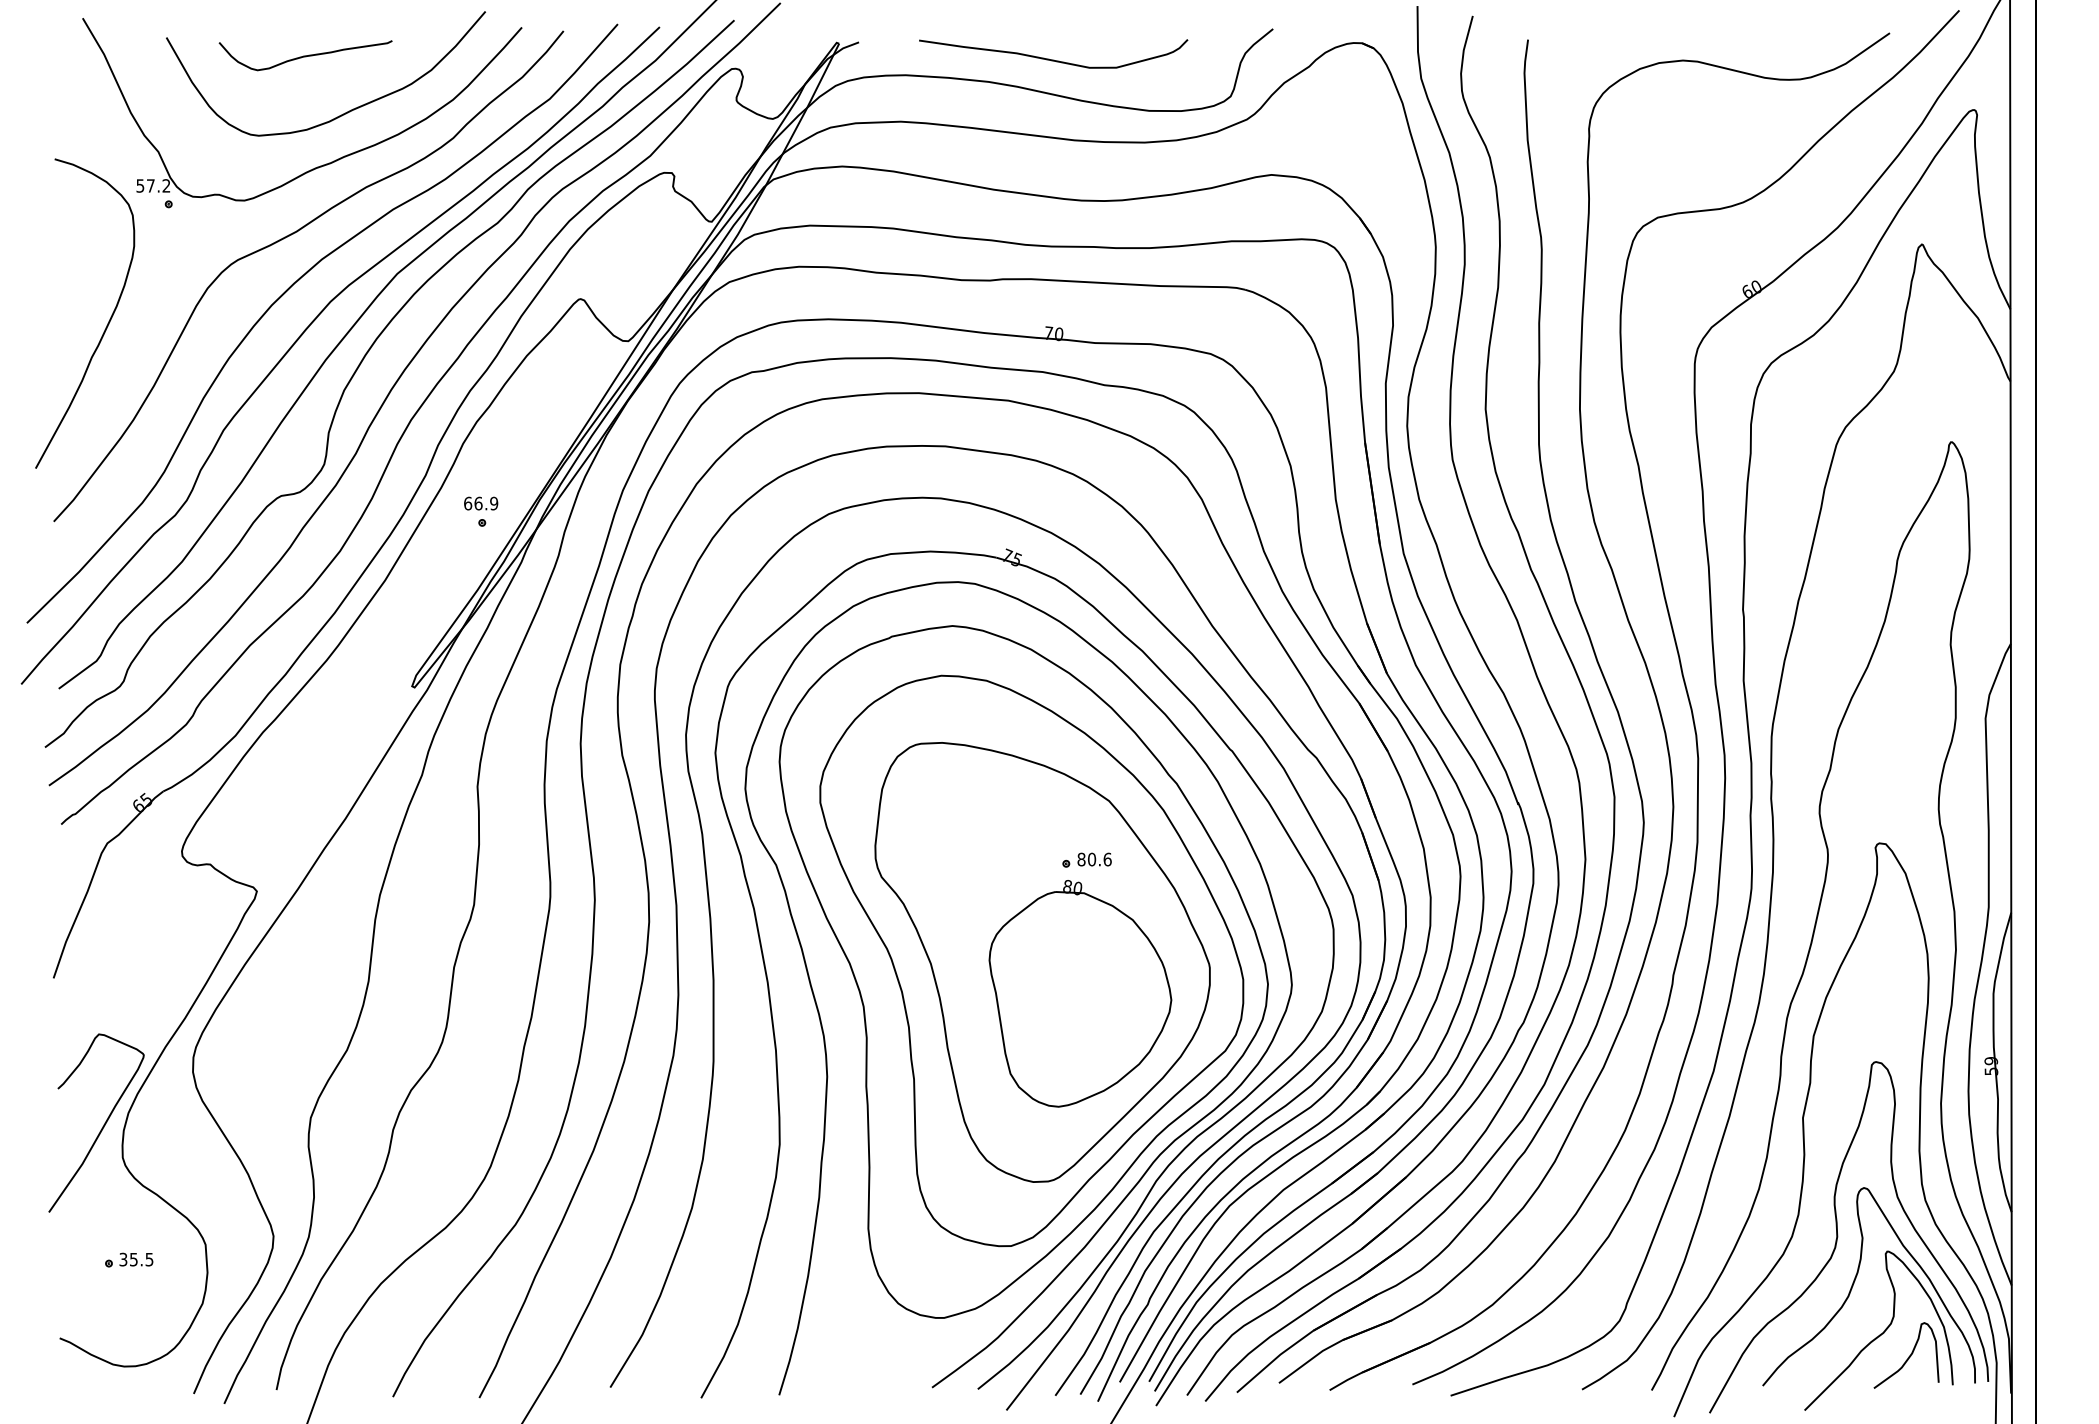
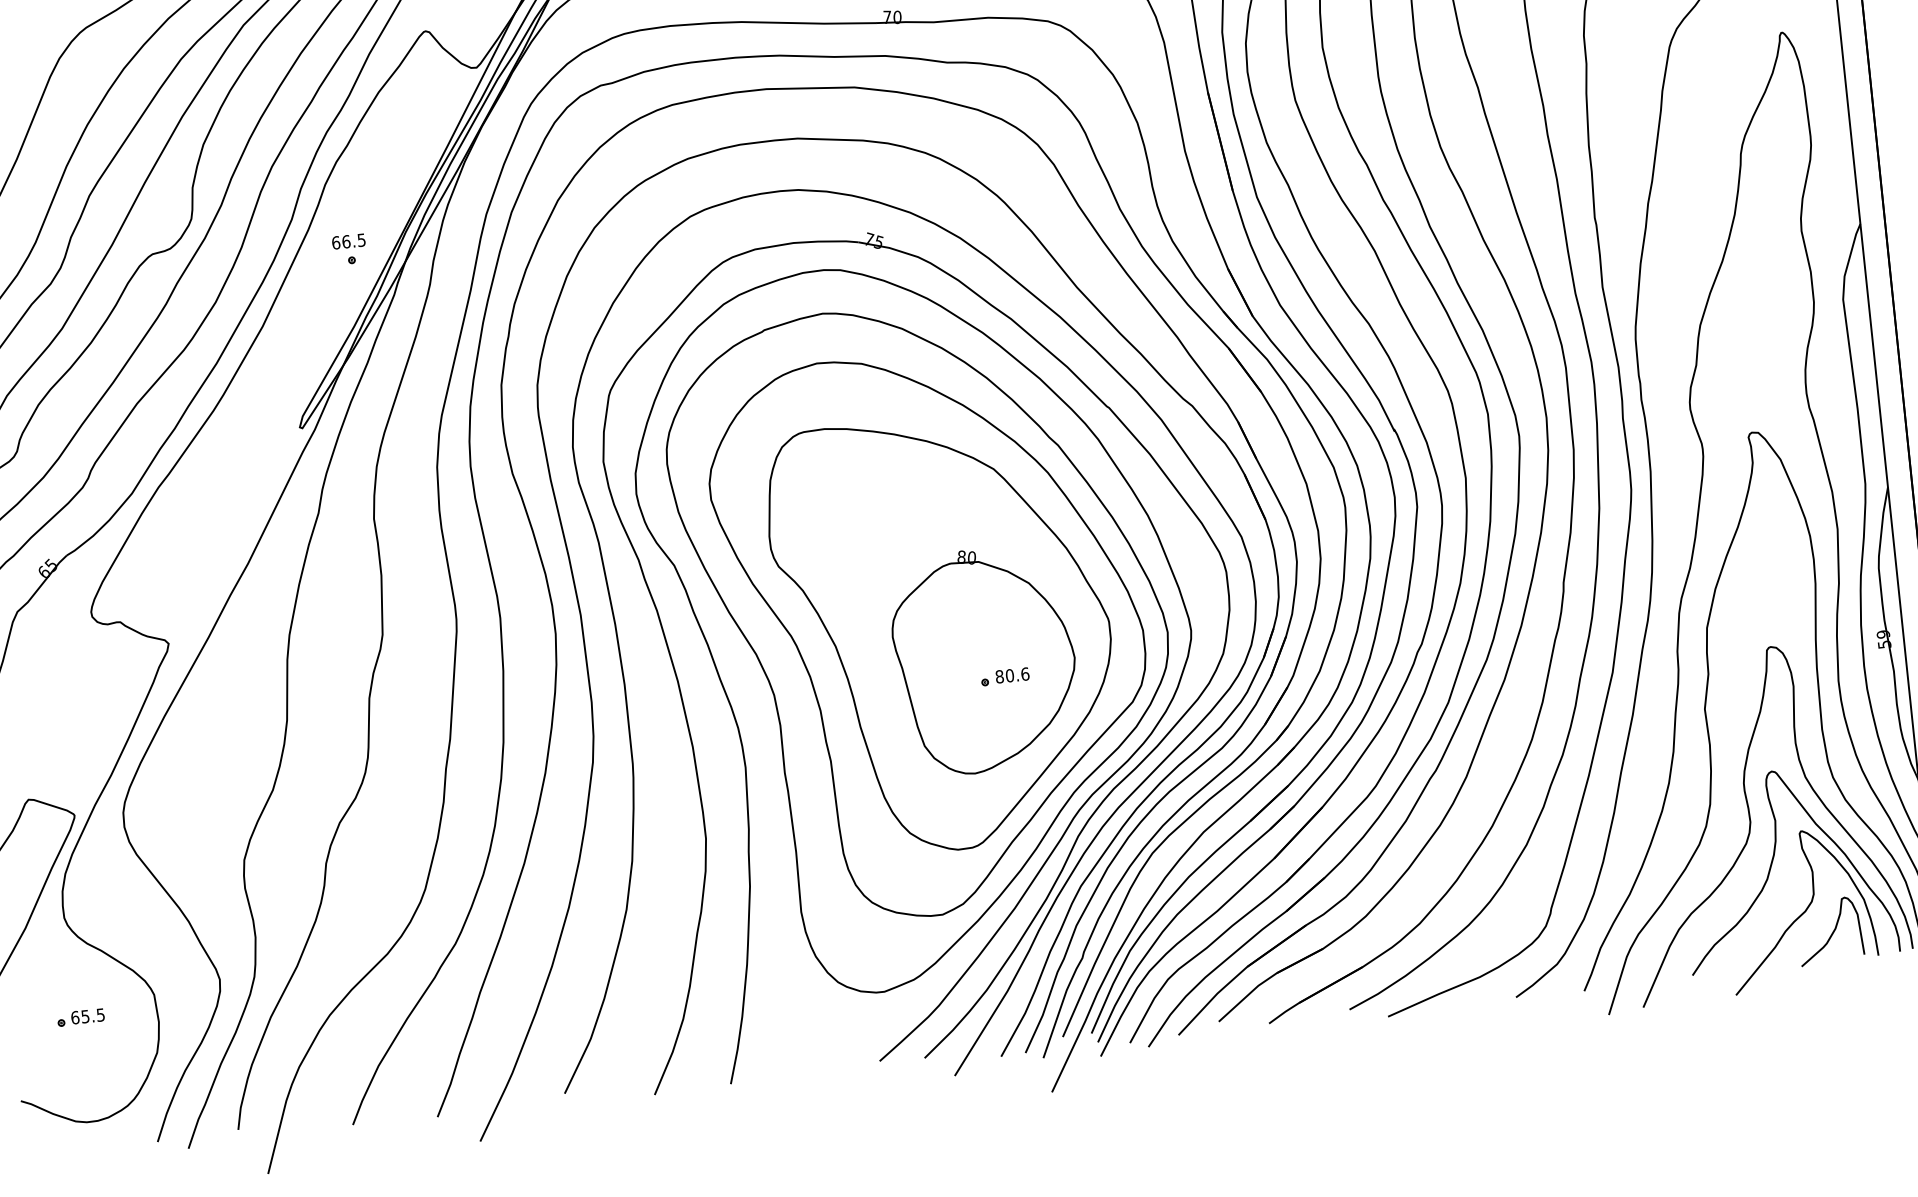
text: (494, 502) -> (361, 239), 66.9 -> 66.5
part: (1086, 859) -> (1004, 676), moved
text: (123, 1259) -> (75, 1017), 35.5 -> 65.5

